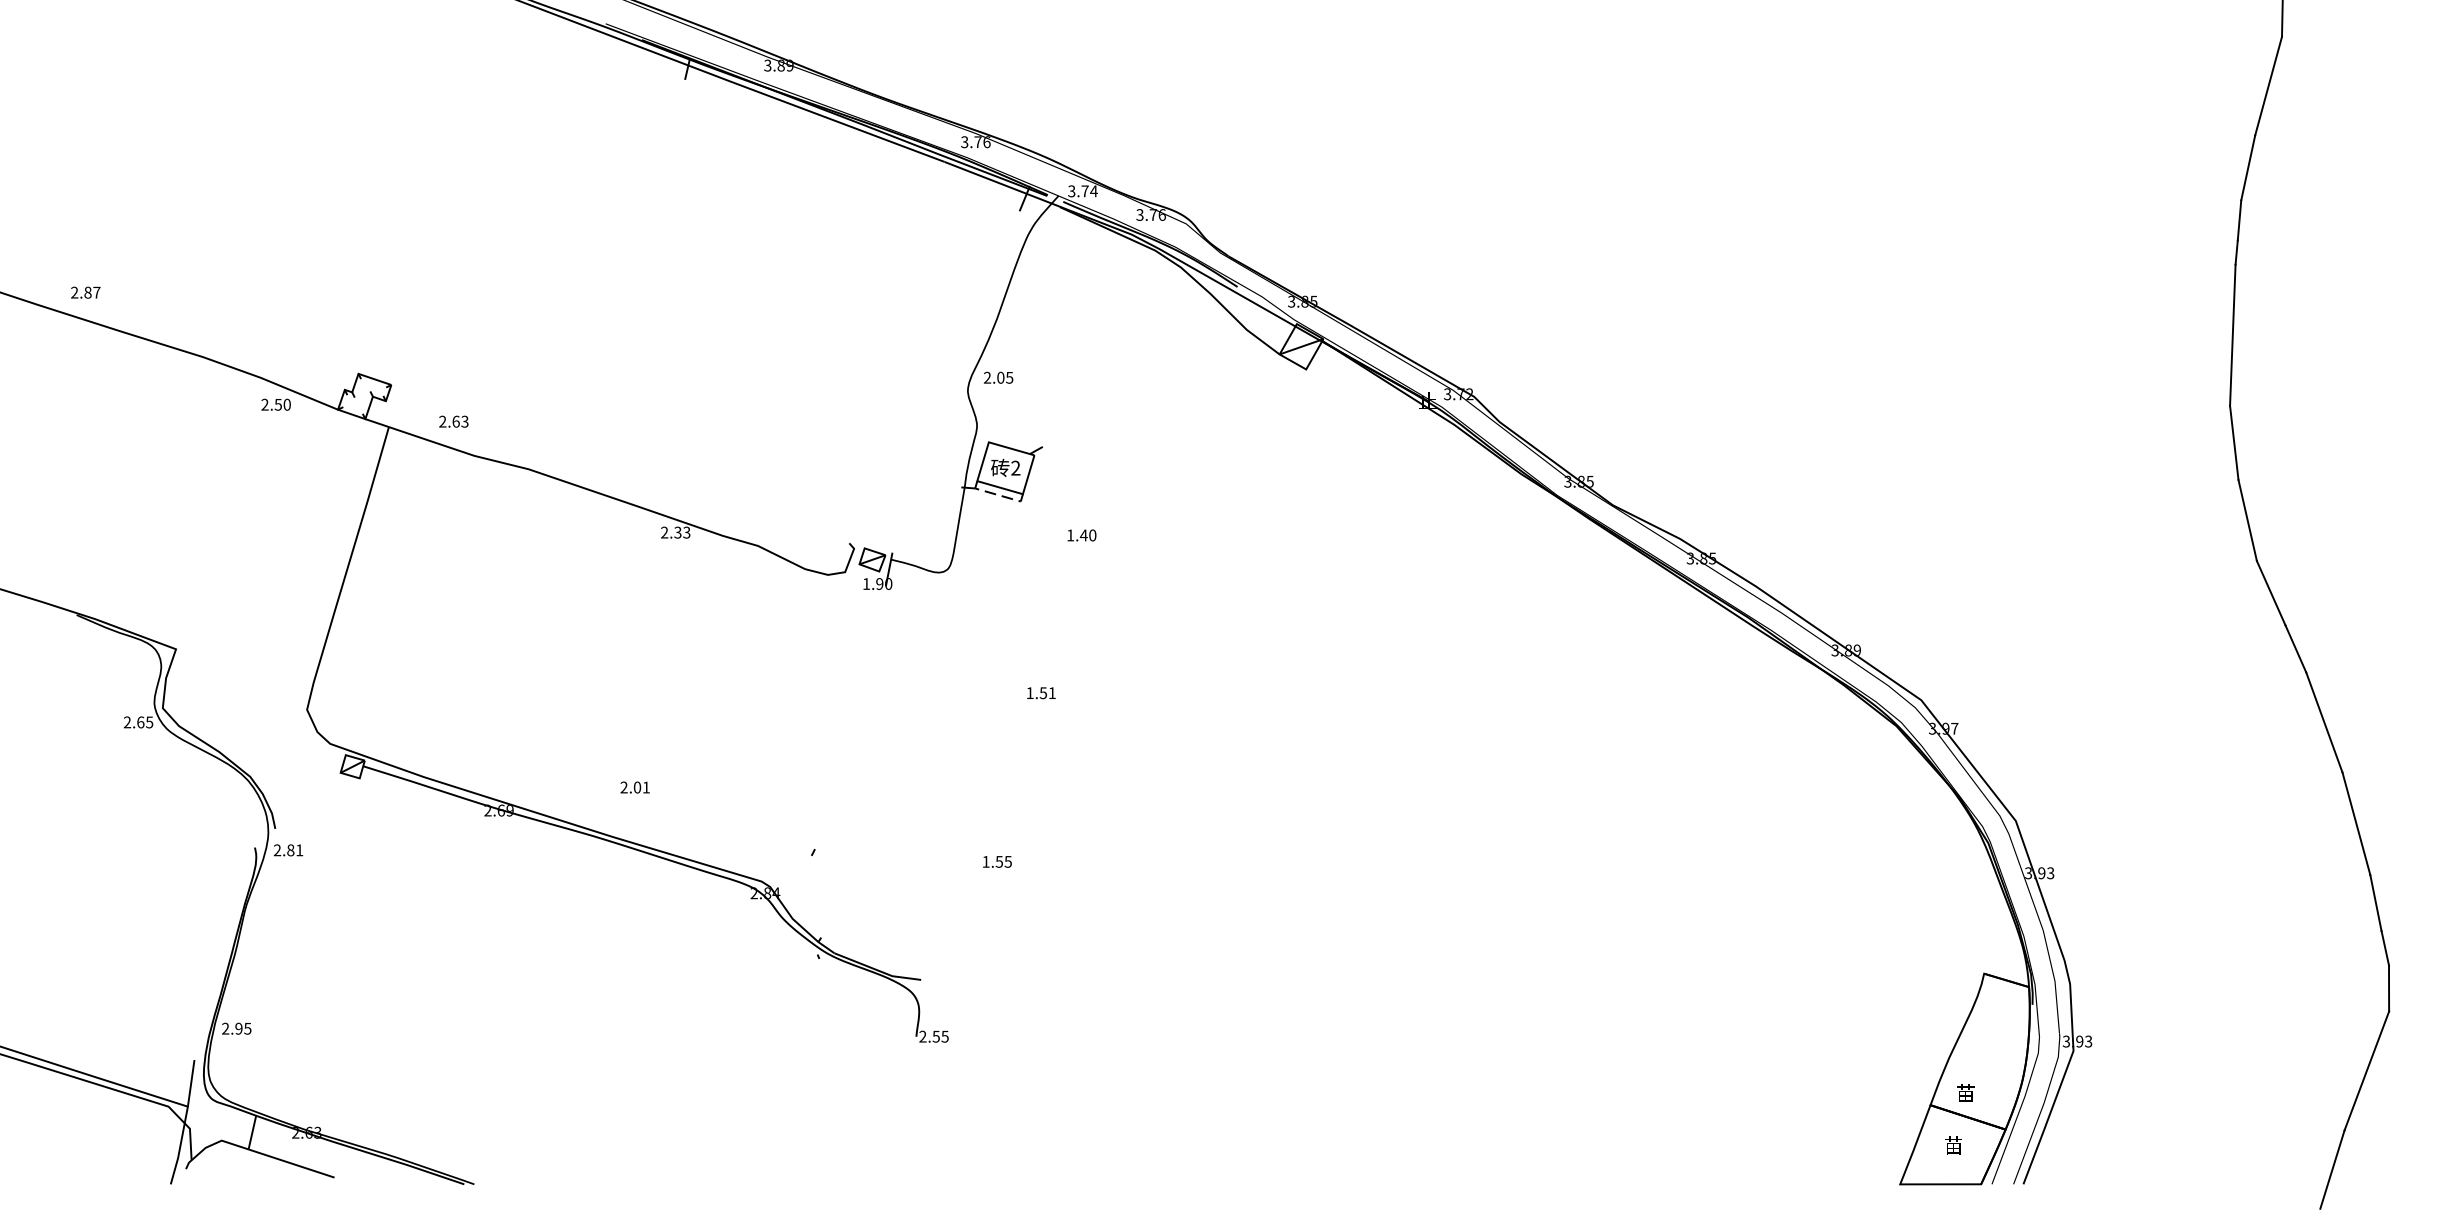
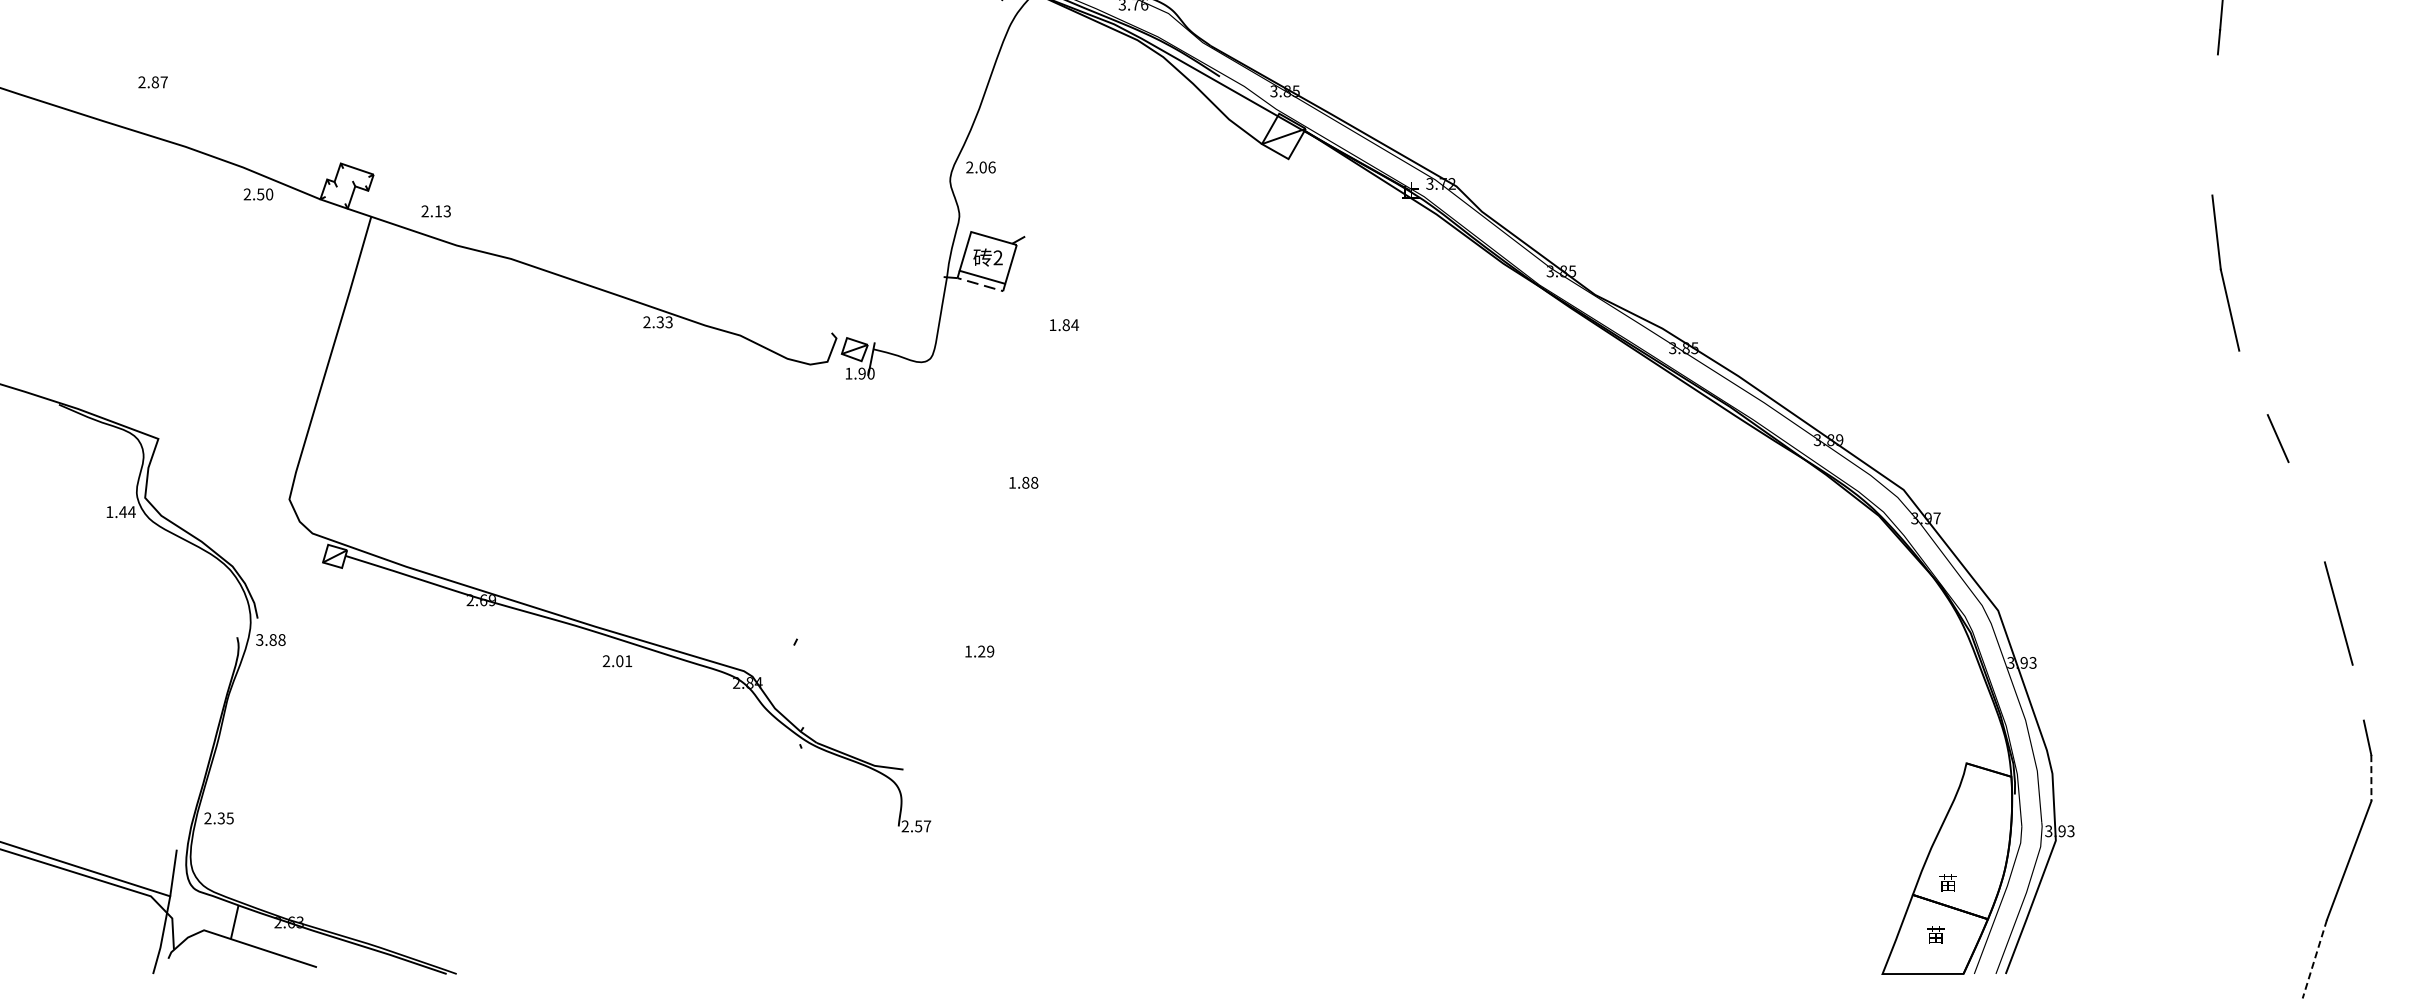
text: (85, 292) -> (152, 82), moved
line: (2232, 334) -> (2214, 124), removed
text: (1009, 377) -> (991, 167), 2.05 -> 2.06
text: (455, 421) -> (437, 211), 2.63 -> 2.13
text: (1087, 535) -> (1069, 325), 1.40 -> 1.84
line: (2270, 593) -> (2252, 383), removed
text: (1047, 693) -> (1029, 483), 1.51 -> 1.88
text: (138, 722) -> (120, 512), 2.65 -> 1.44
line: (2324, 722) -> (2306, 512), removed
text: (634, 787) -> (616, 661), moved
text: (288, 850) -> (270, 640), 2.81 -> 3.88
text: (1003, 861) -> (985, 651), 1.55 -> 1.29
line: (2375, 902) -> (2357, 692), removed
line: (2389, 988) -> (2371, 778), solid -> dashed
text: (238, 1028) -> (220, 818), 2.95 -> 2.35
text: (944, 1036) -> (926, 826), 2.55 -> 2.57
line: (2332, 1170) -> (2314, 960), solid -> dashed

